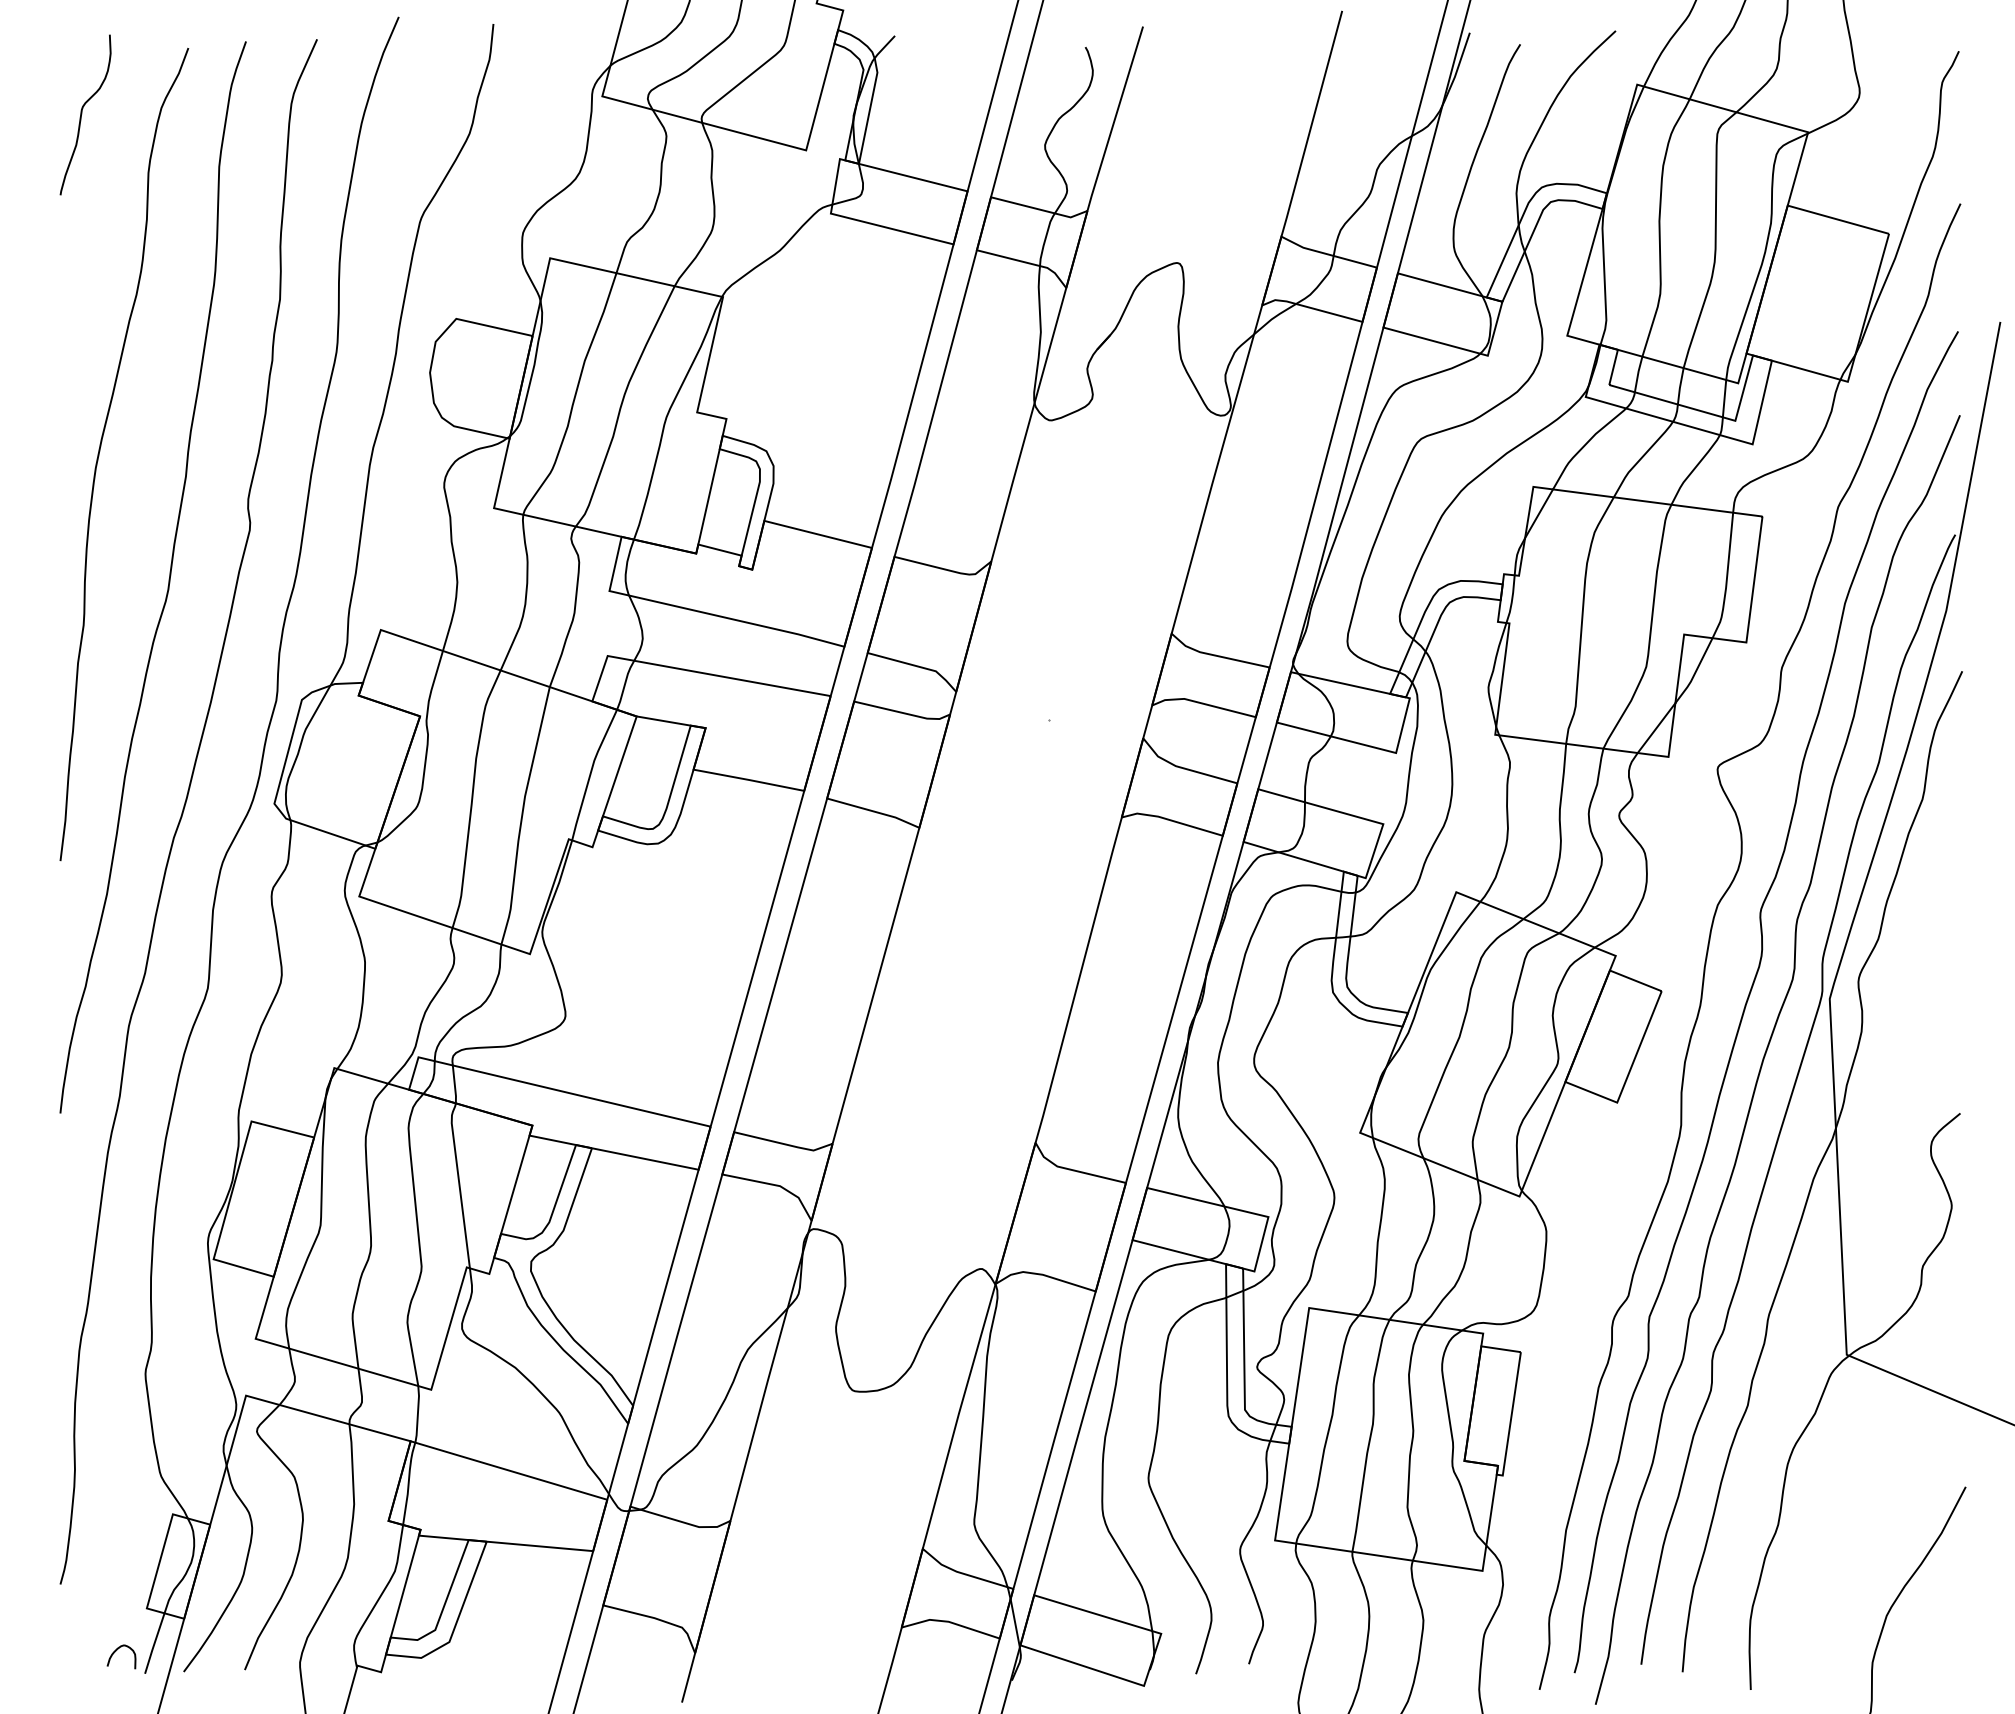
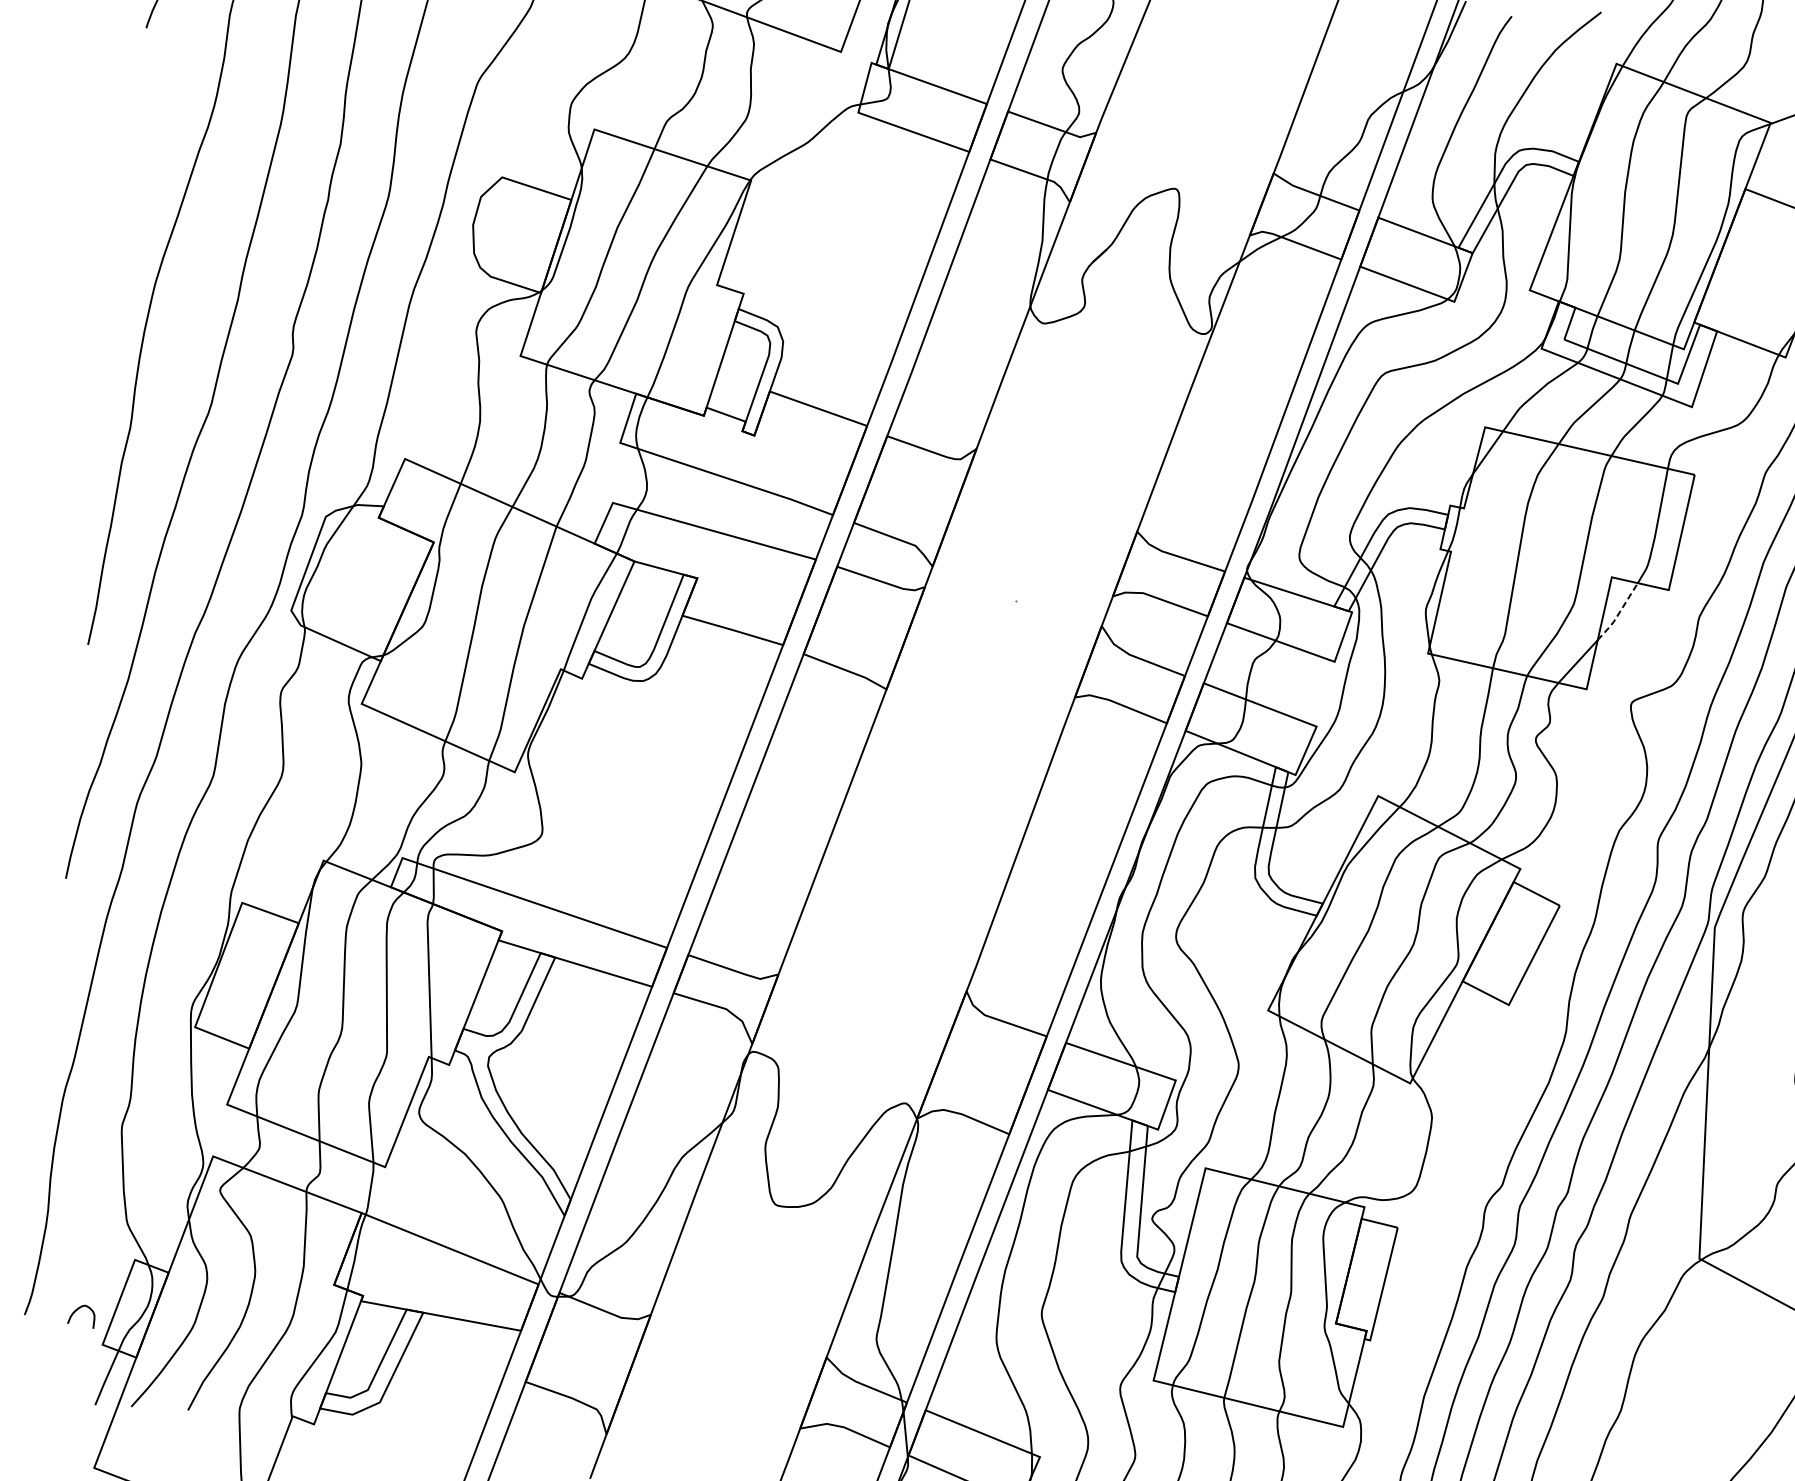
line: (1695, 672) -> (1619, 613), solid -> dashed
curve: (116, 1651) -> (77, 1310), moved

